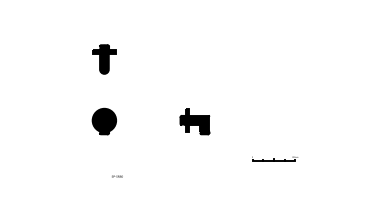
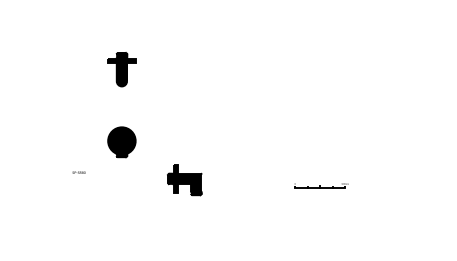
part: (194, 121) -> (184, 180), moved
text: (116, 176) -> (78, 172), moved

